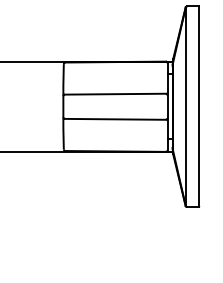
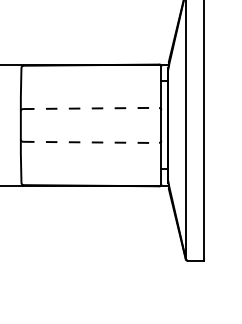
line: (115, 94) -> (91, 108), solid -> dashed
line: (115, 119) -> (91, 142), solid -> dashed

